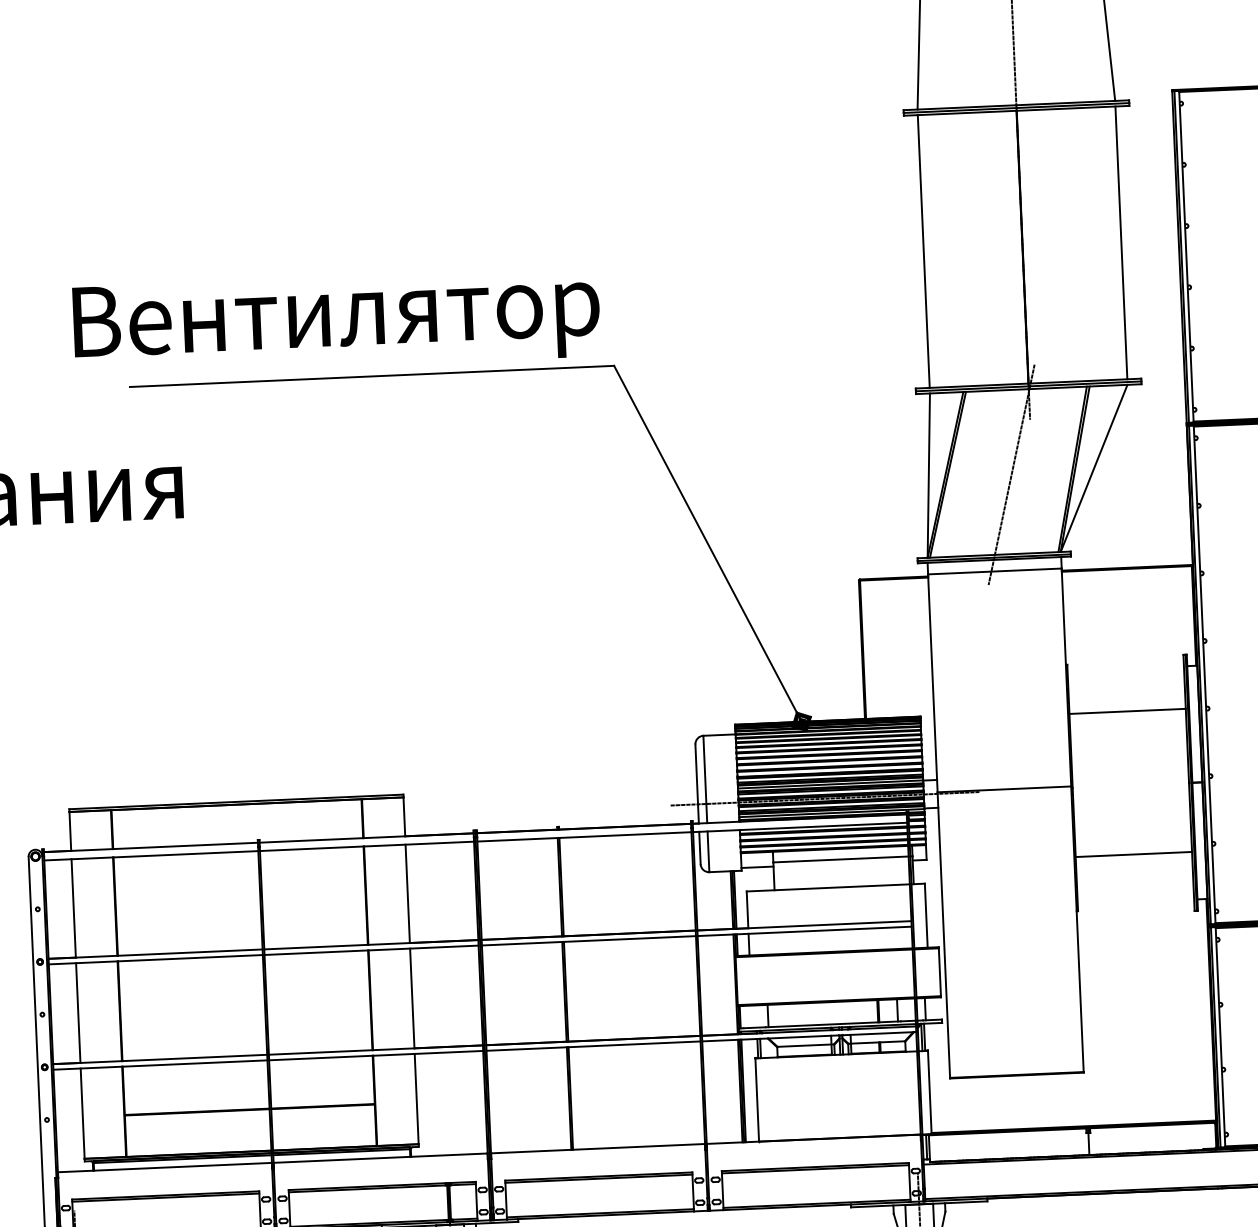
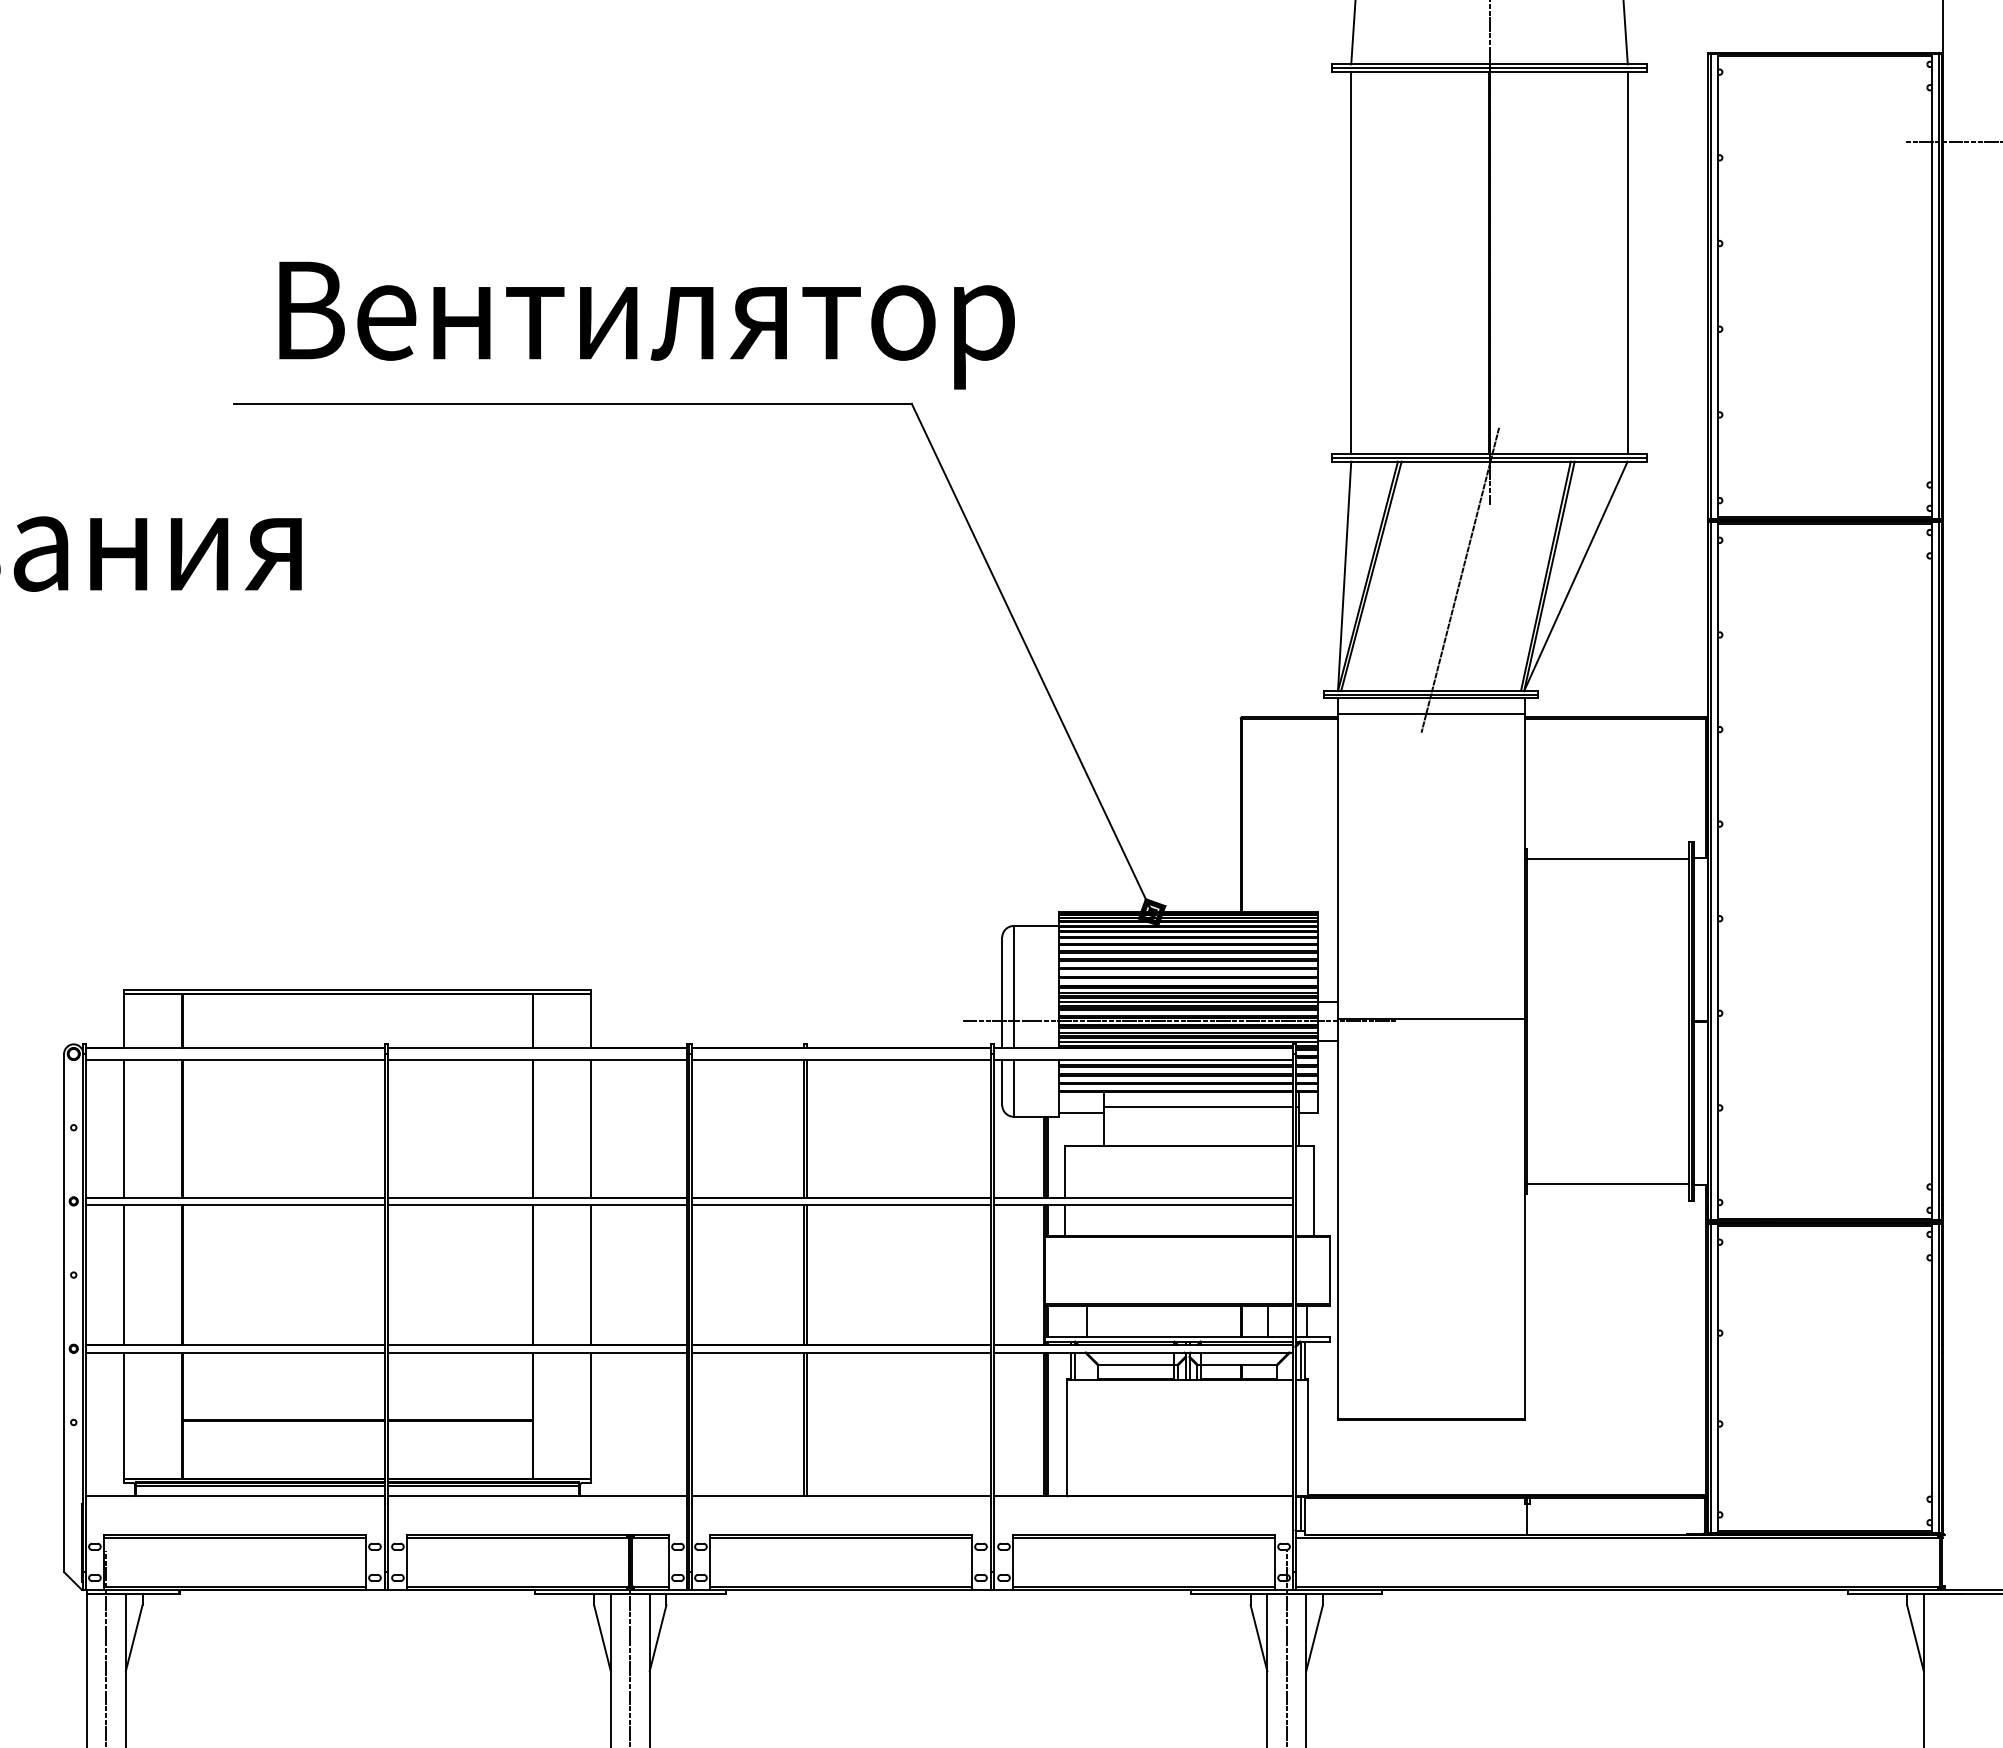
text: (336, 321) -> (646, 325), moved
line: (1127, 711) -> (1607, 858), moved
line: (1133, 854) -> (1607, 1184), moved

